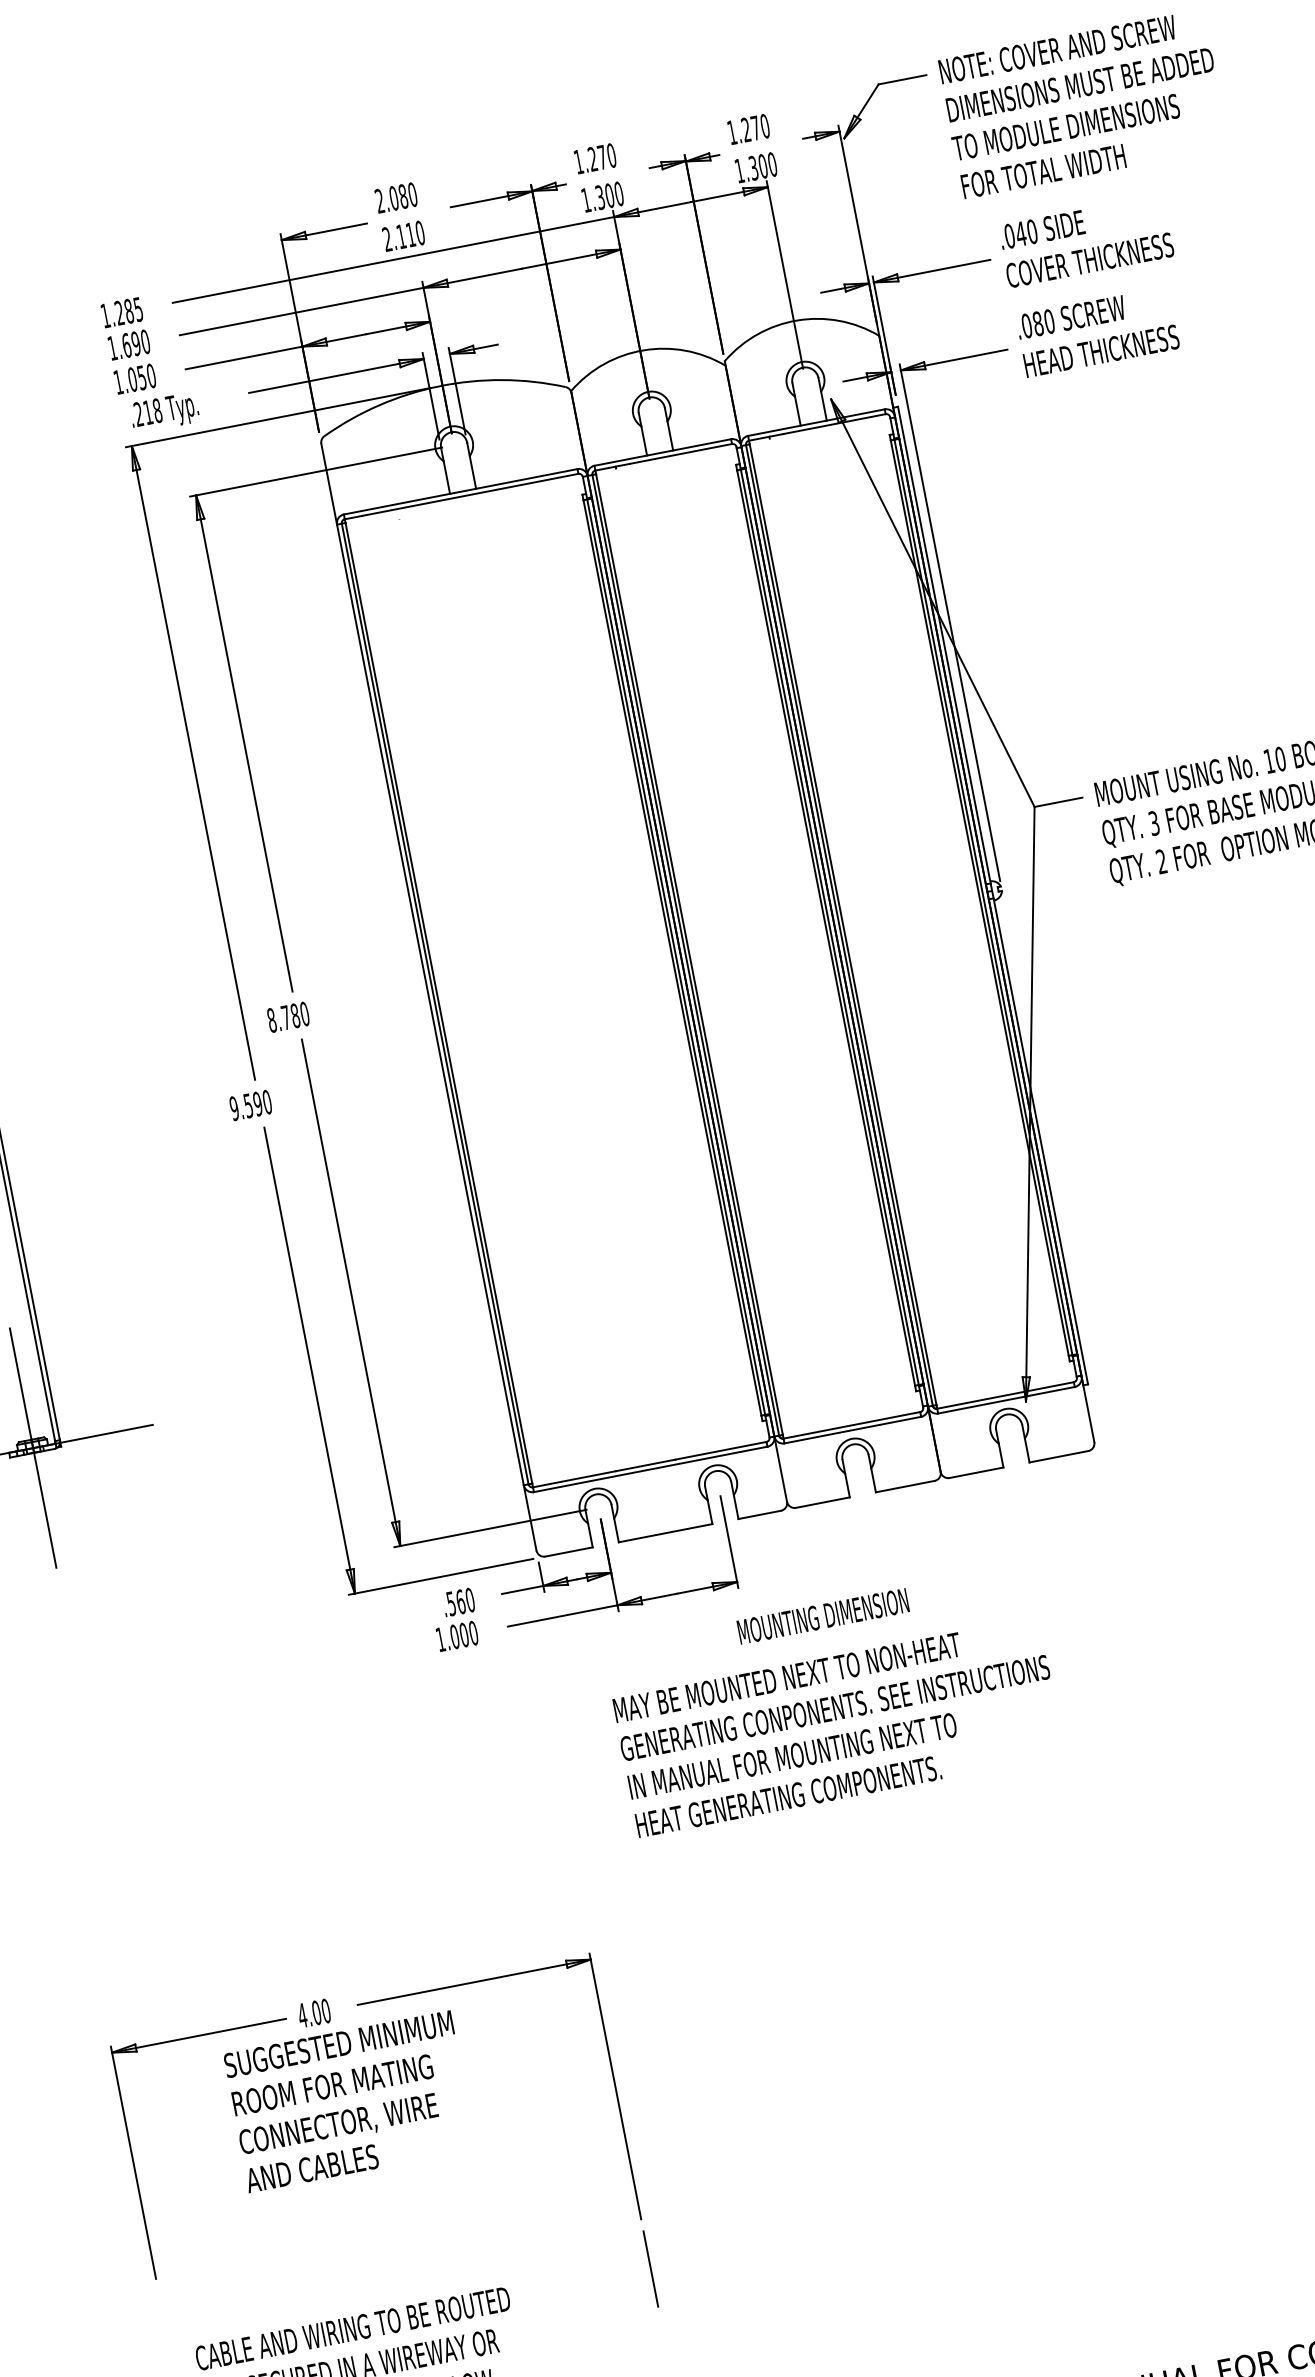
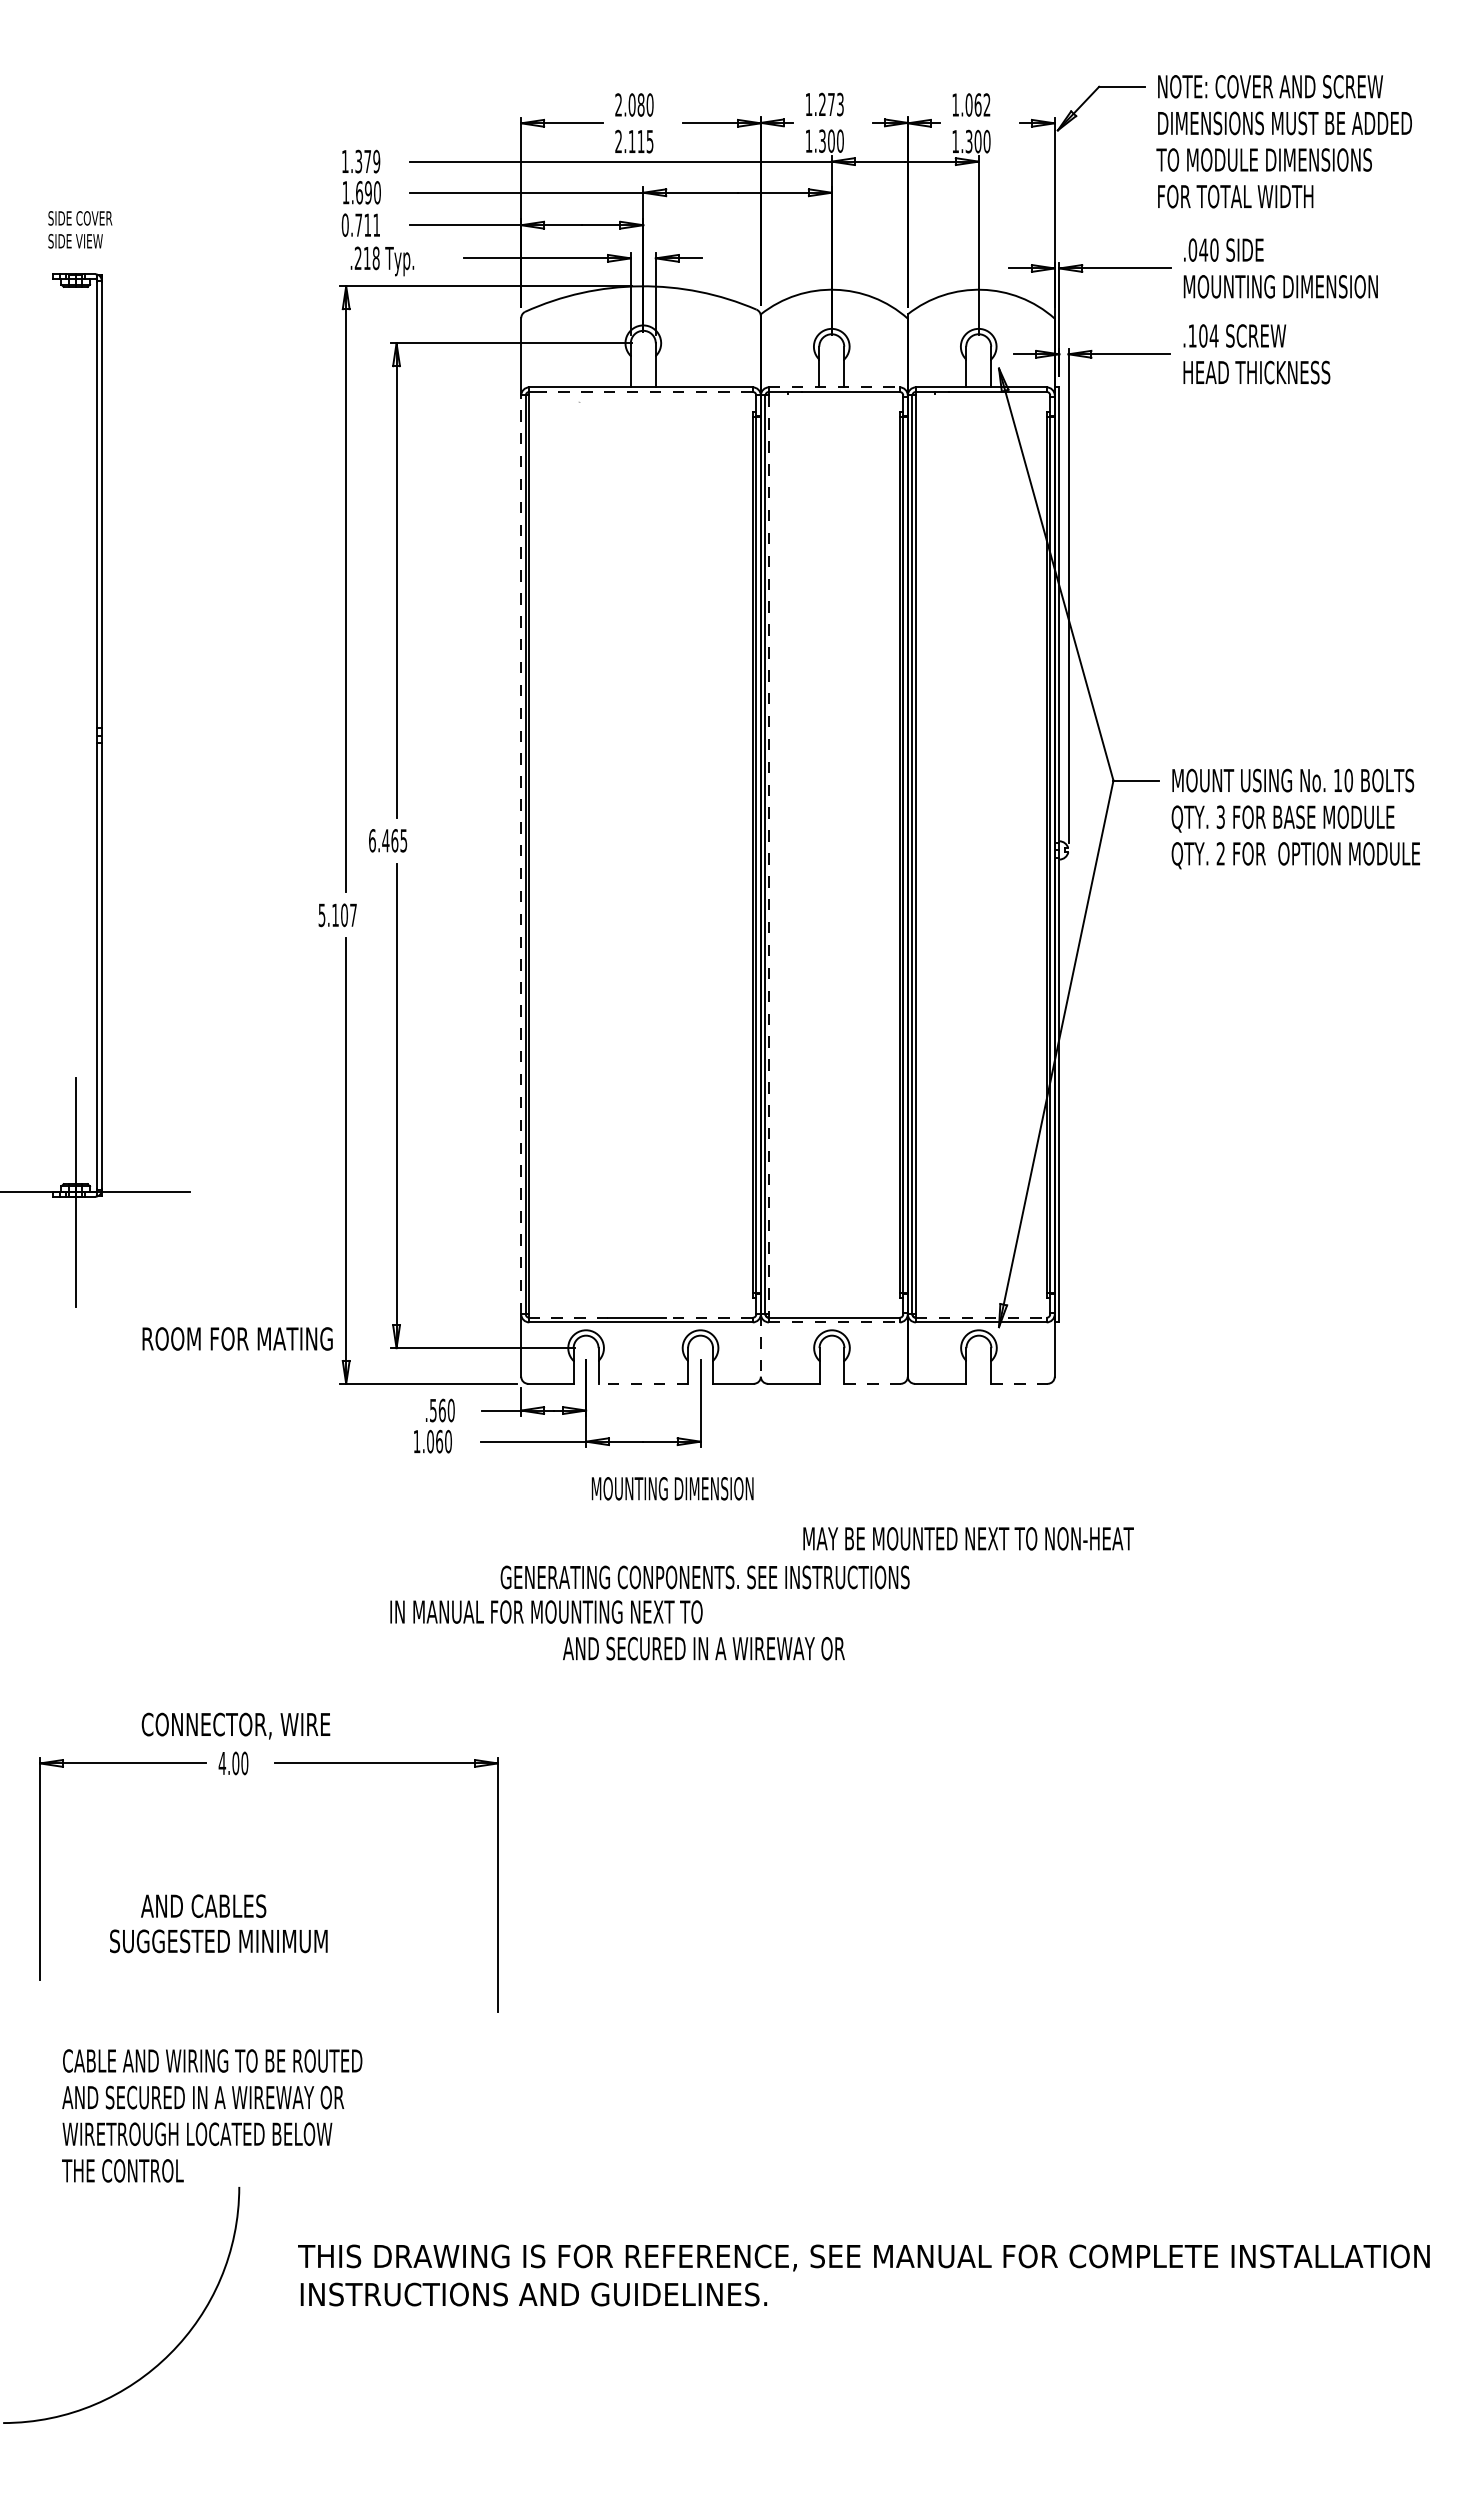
text: (754, 127) -> (977, 104), 1.270 -> 1.062
text: (611, 155) -> (840, 104), 1.270 -> 1.273
text: (419, 233) -> (649, 141), 2.110 -> 2.115
text: (1108, 256) -> (1280, 286), COVER THICKNESS -> MOUNTING DIMENSION
text: (128, 311) -> (367, 161), 1.285 -> 1.379
text: (1038, 323) -> (1203, 335), .080 -> .104
text: (134, 378) -> (360, 224), 1.050 -> 0.711
line: (662, 452) -> (834, 387), solid -> dashed
line: (469, 494) -> (648, 391), solid -> dashed
line: (690, 955) -> (769, 855), solid -> dashed
line: (430, 1004) -> (521, 854), solid -> dashed
text: (288, 1016) -> (388, 840), 8.780 -> 6.465
text: (250, 1105) -> (337, 915), 9.590 -> 5.107
line: (1005, 1395) -> (981, 1317), solid -> dashed
line: (853, 1430) -> (834, 1322), solid -> dashed
line: (721, 1450) -> (709, 1317), solid -> dashed
line: (1059, 1456) -> (1020, 1383), solid -> dashed
line: (780, 1470) -> (760, 1346), solid -> dashed
line: (573, 1479) -> (568, 1317), solid -> dashed
line: (906, 1486) -> (873, 1383), solid -> dashed
line: (665, 1532) -> (643, 1383), solid -> dashed
text: (822, 1616) -> (672, 1488), moved
text: (464, 1634) -> (439, 1441), 1.000 -> 1.060
text: (787, 1677) -> (968, 1538), moved
text: (834, 1708) -> (704, 1577), moved
text: (792, 1755) -> (546, 1611), moved
text: (787, 1796) -> (708, 1648), HEAT GENERATING COMPONENTS. -> AND SECURED IN A WIREWAY OR
text: (338, 2044) -> (218, 1941), moved
text: (332, 2084) -> (237, 1338), moved
text: (338, 2124) -> (235, 1725), moved
line: (650, 2269) -> (497, 2059), removed

